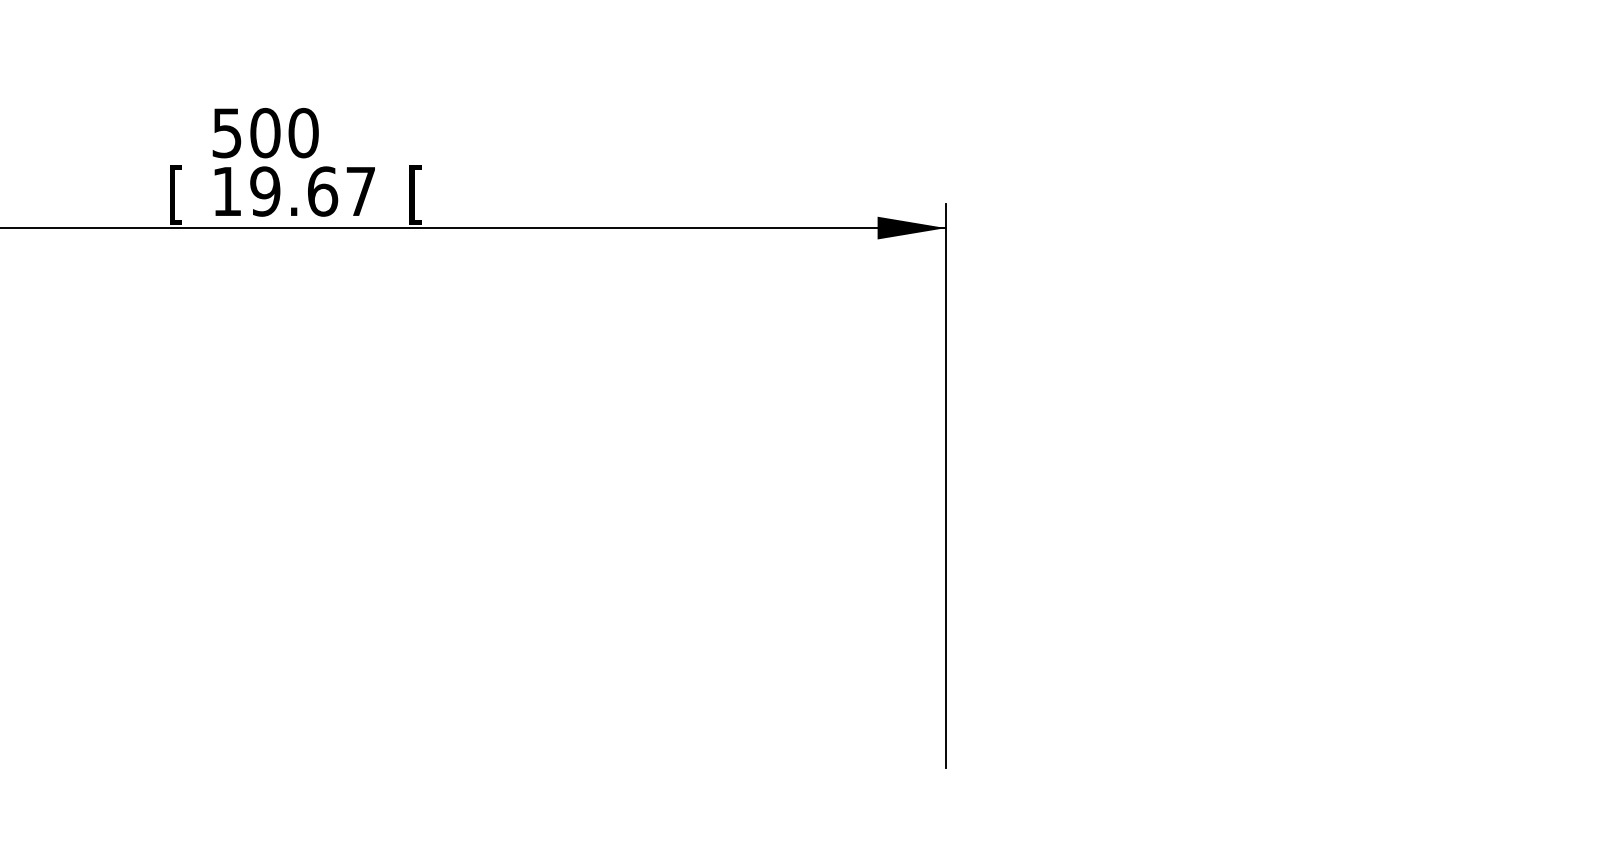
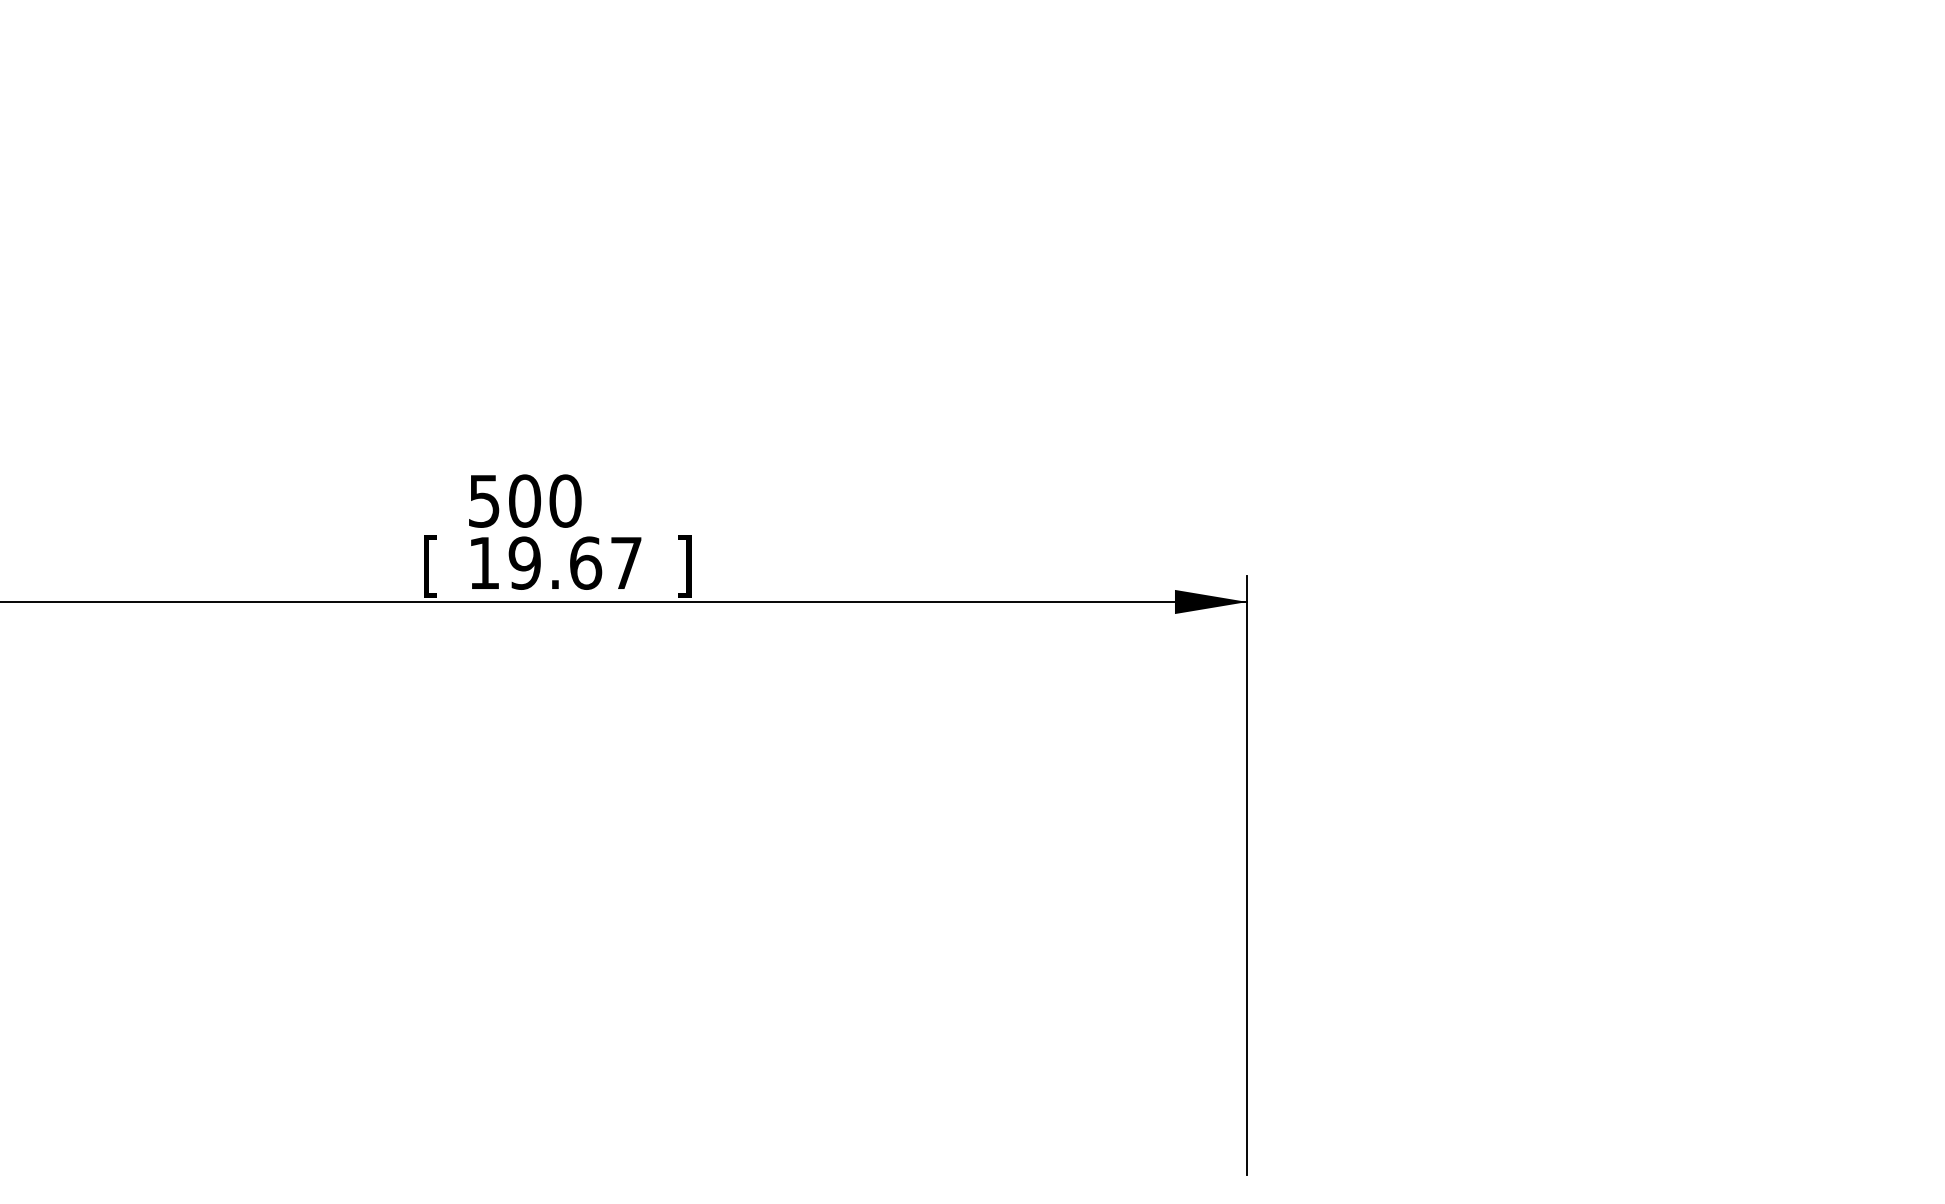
text: (415, 194) -> (684, 566), [ -> ]

